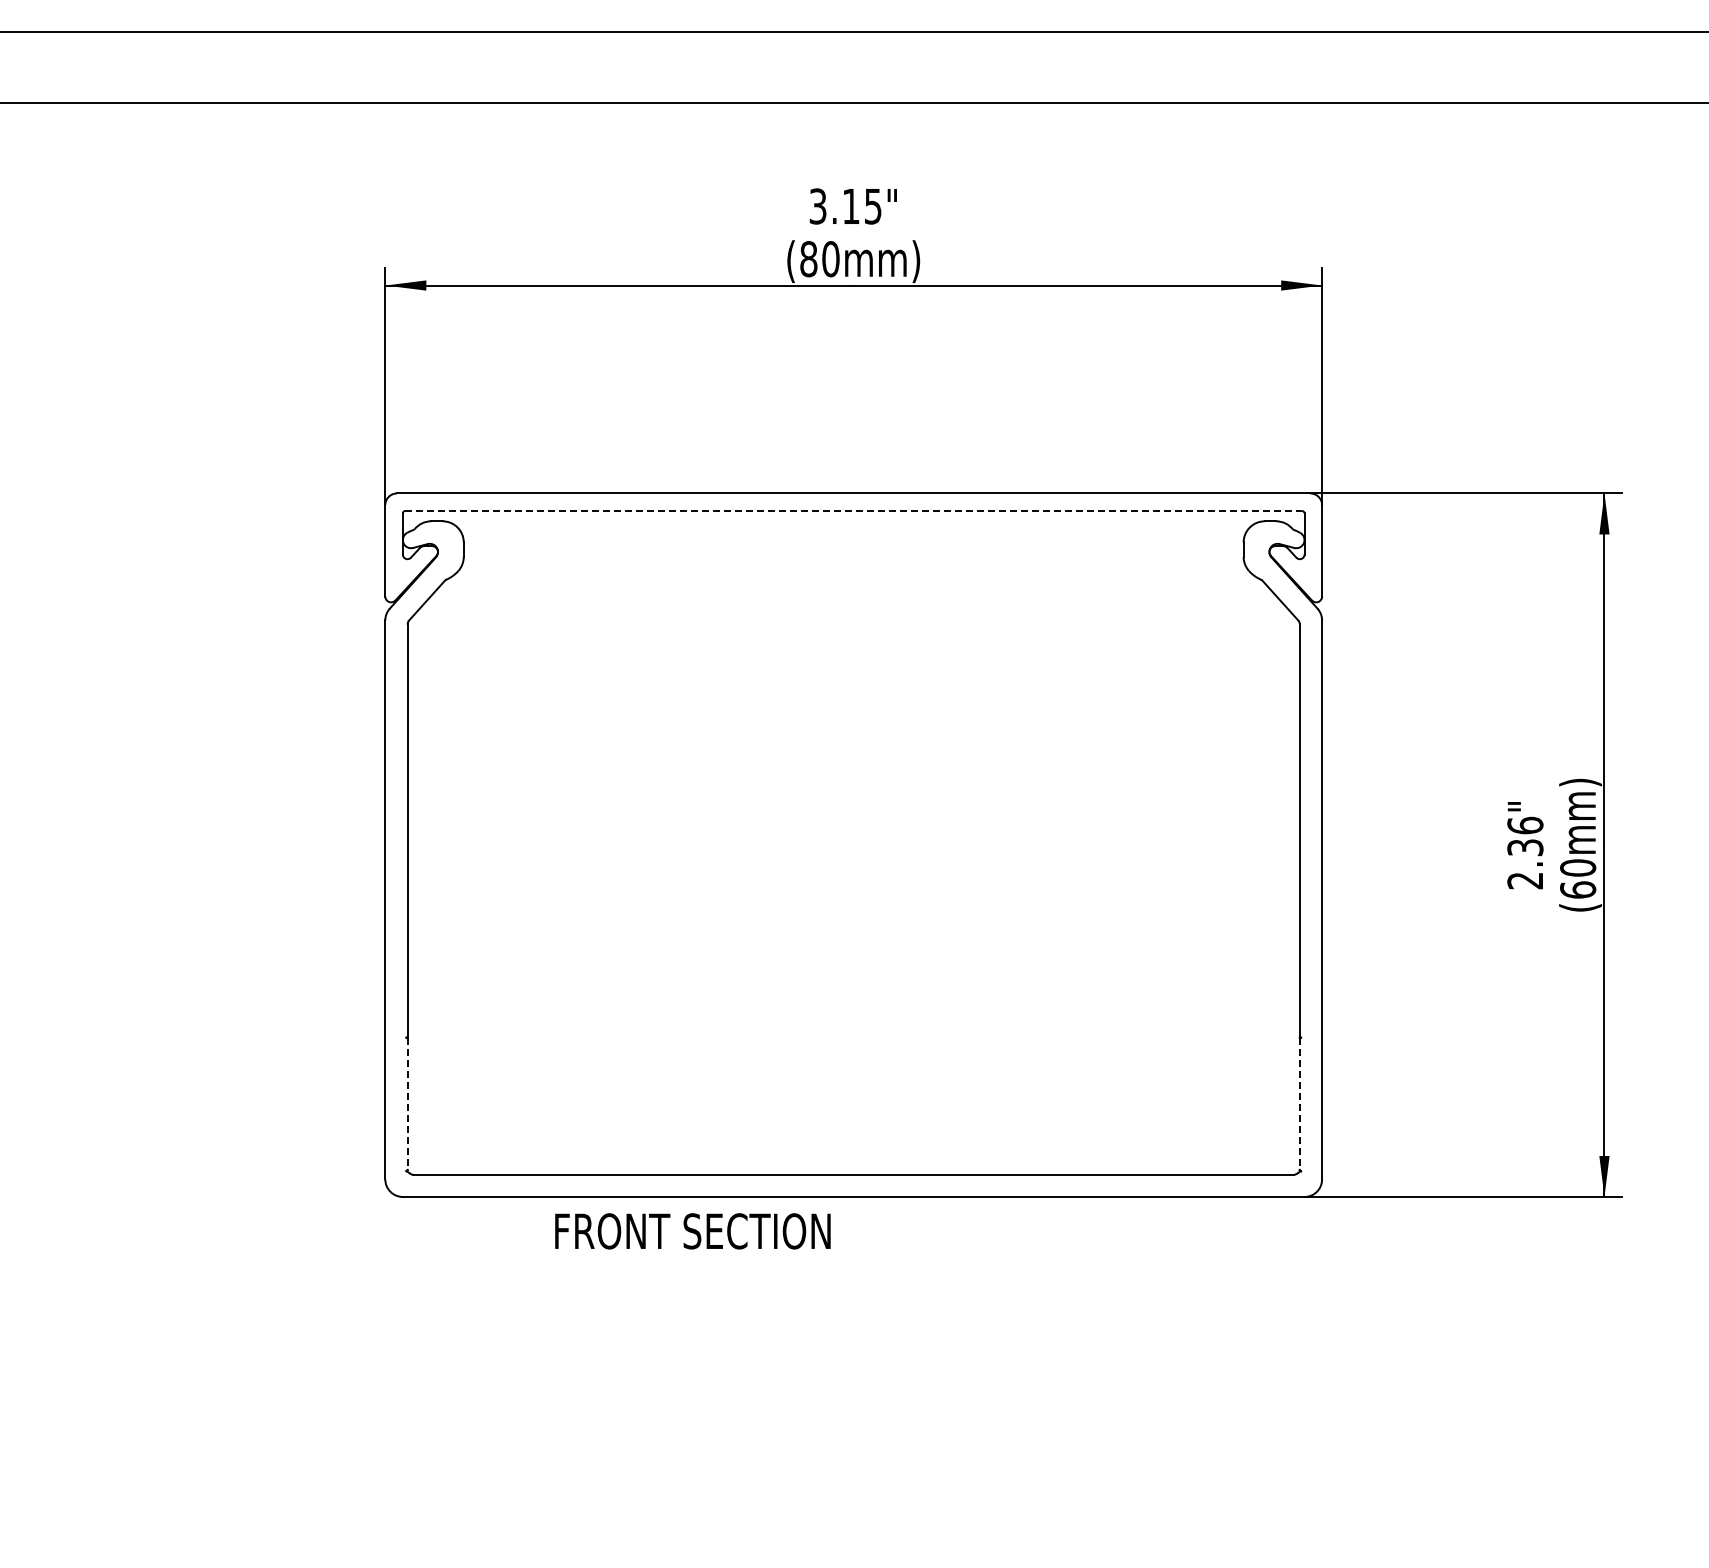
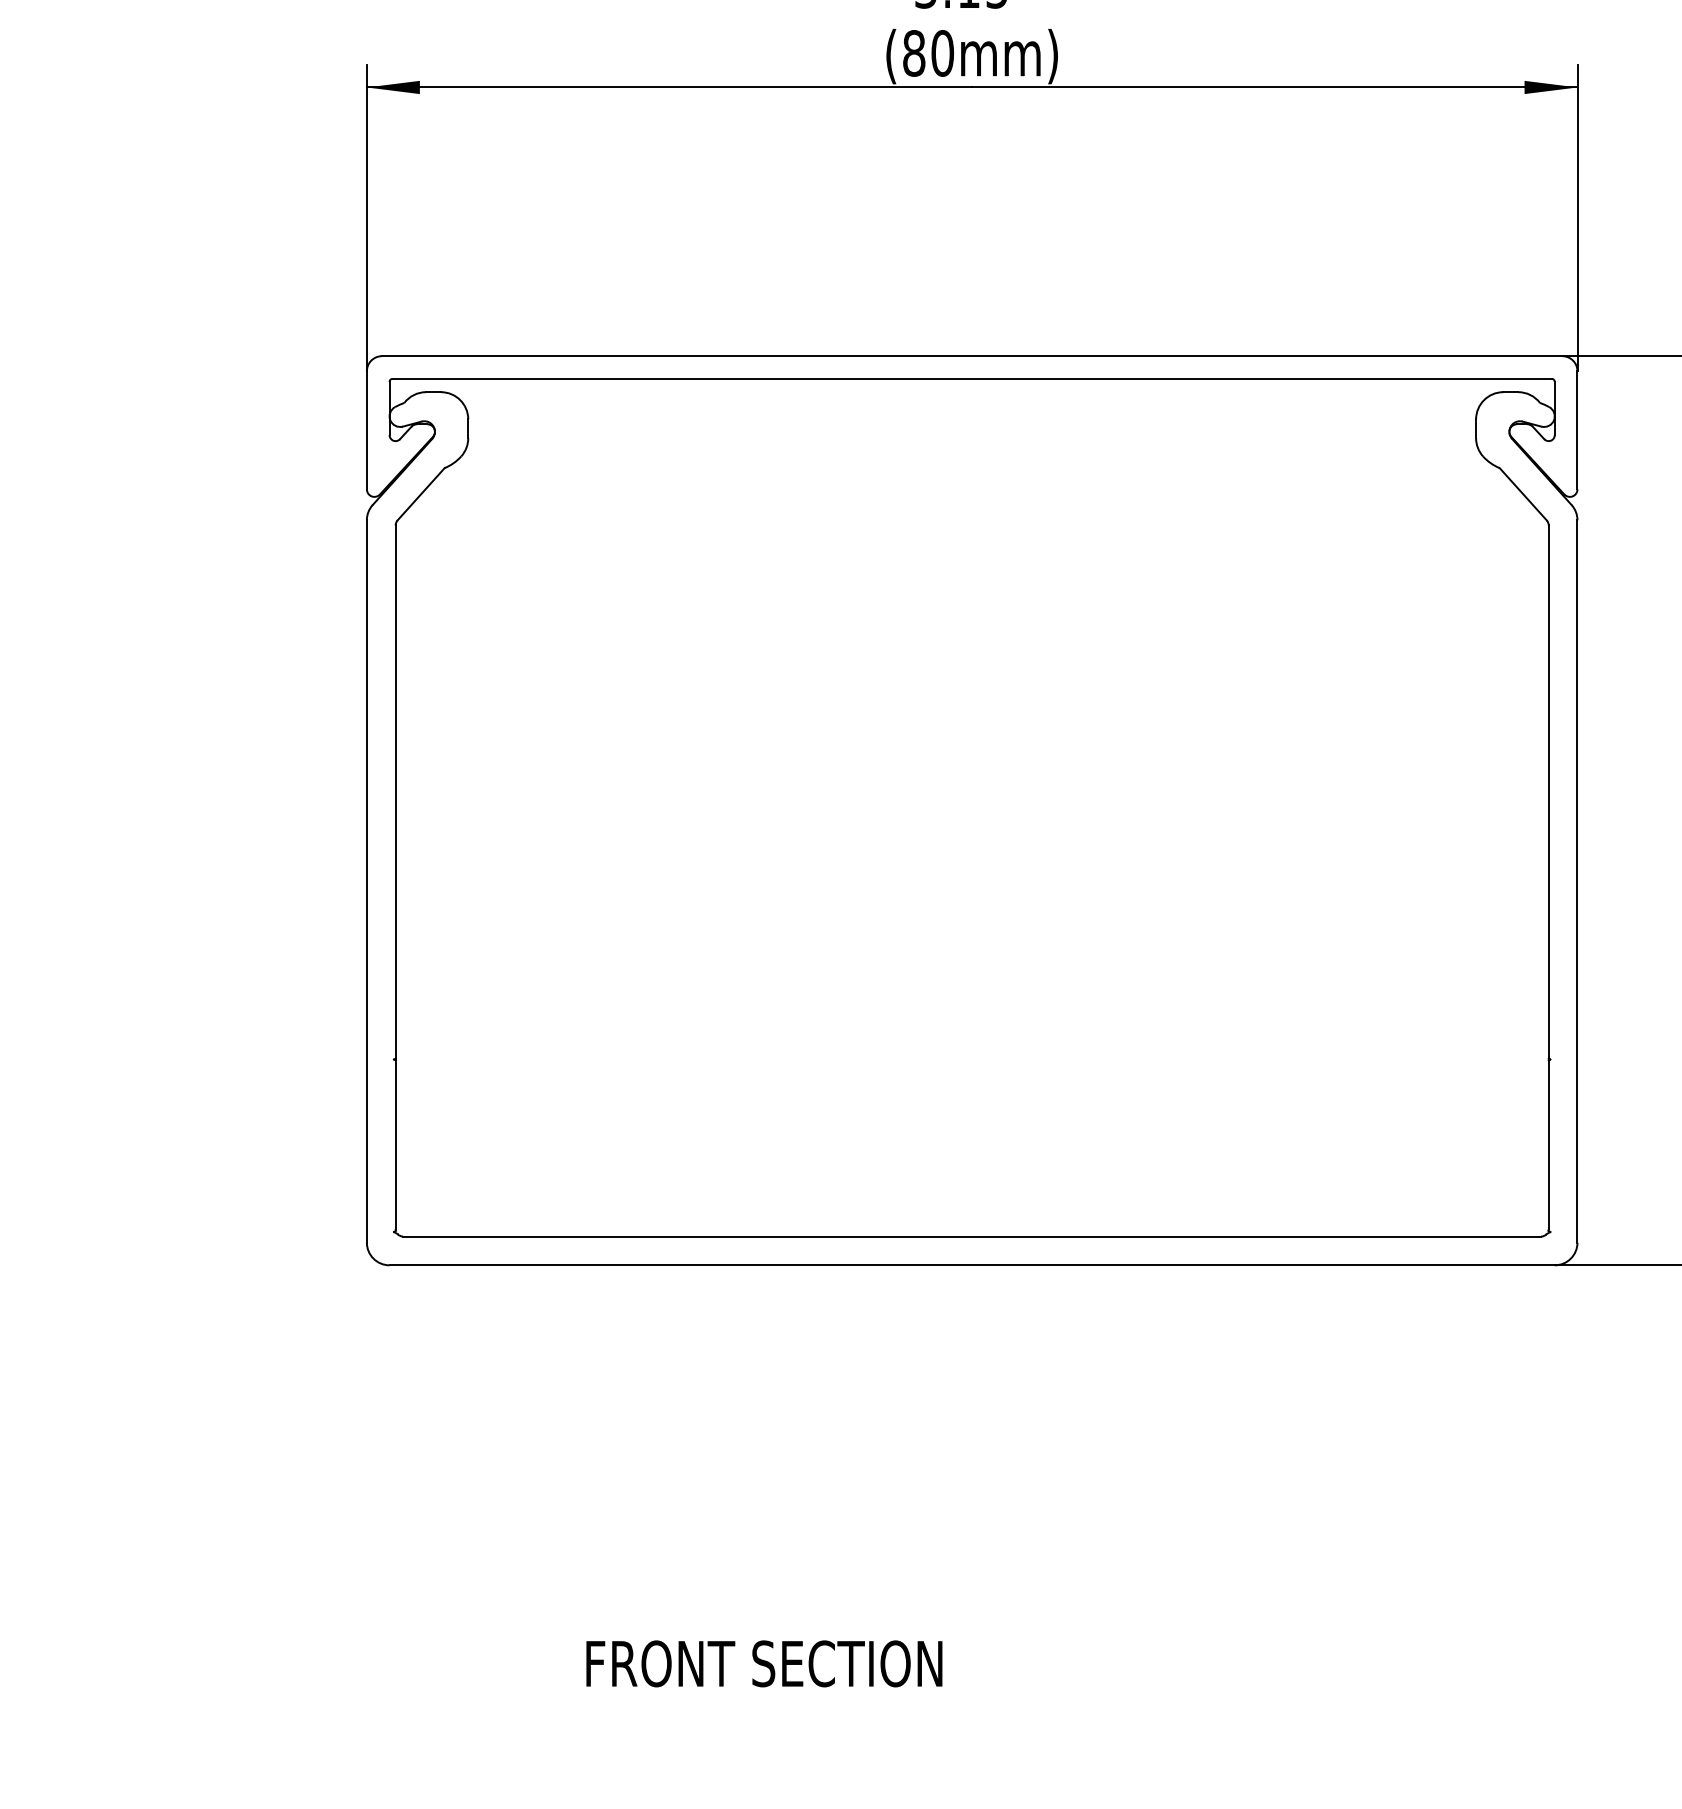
line: (854, 511) -> (973, 379), dashed -> solid
line: (407, 1104) -> (395, 1145), dashed -> solid
line: (1299, 1104) -> (1548, 1145), dashed -> solid
text: (692, 1231) -> (763, 1664), moved

